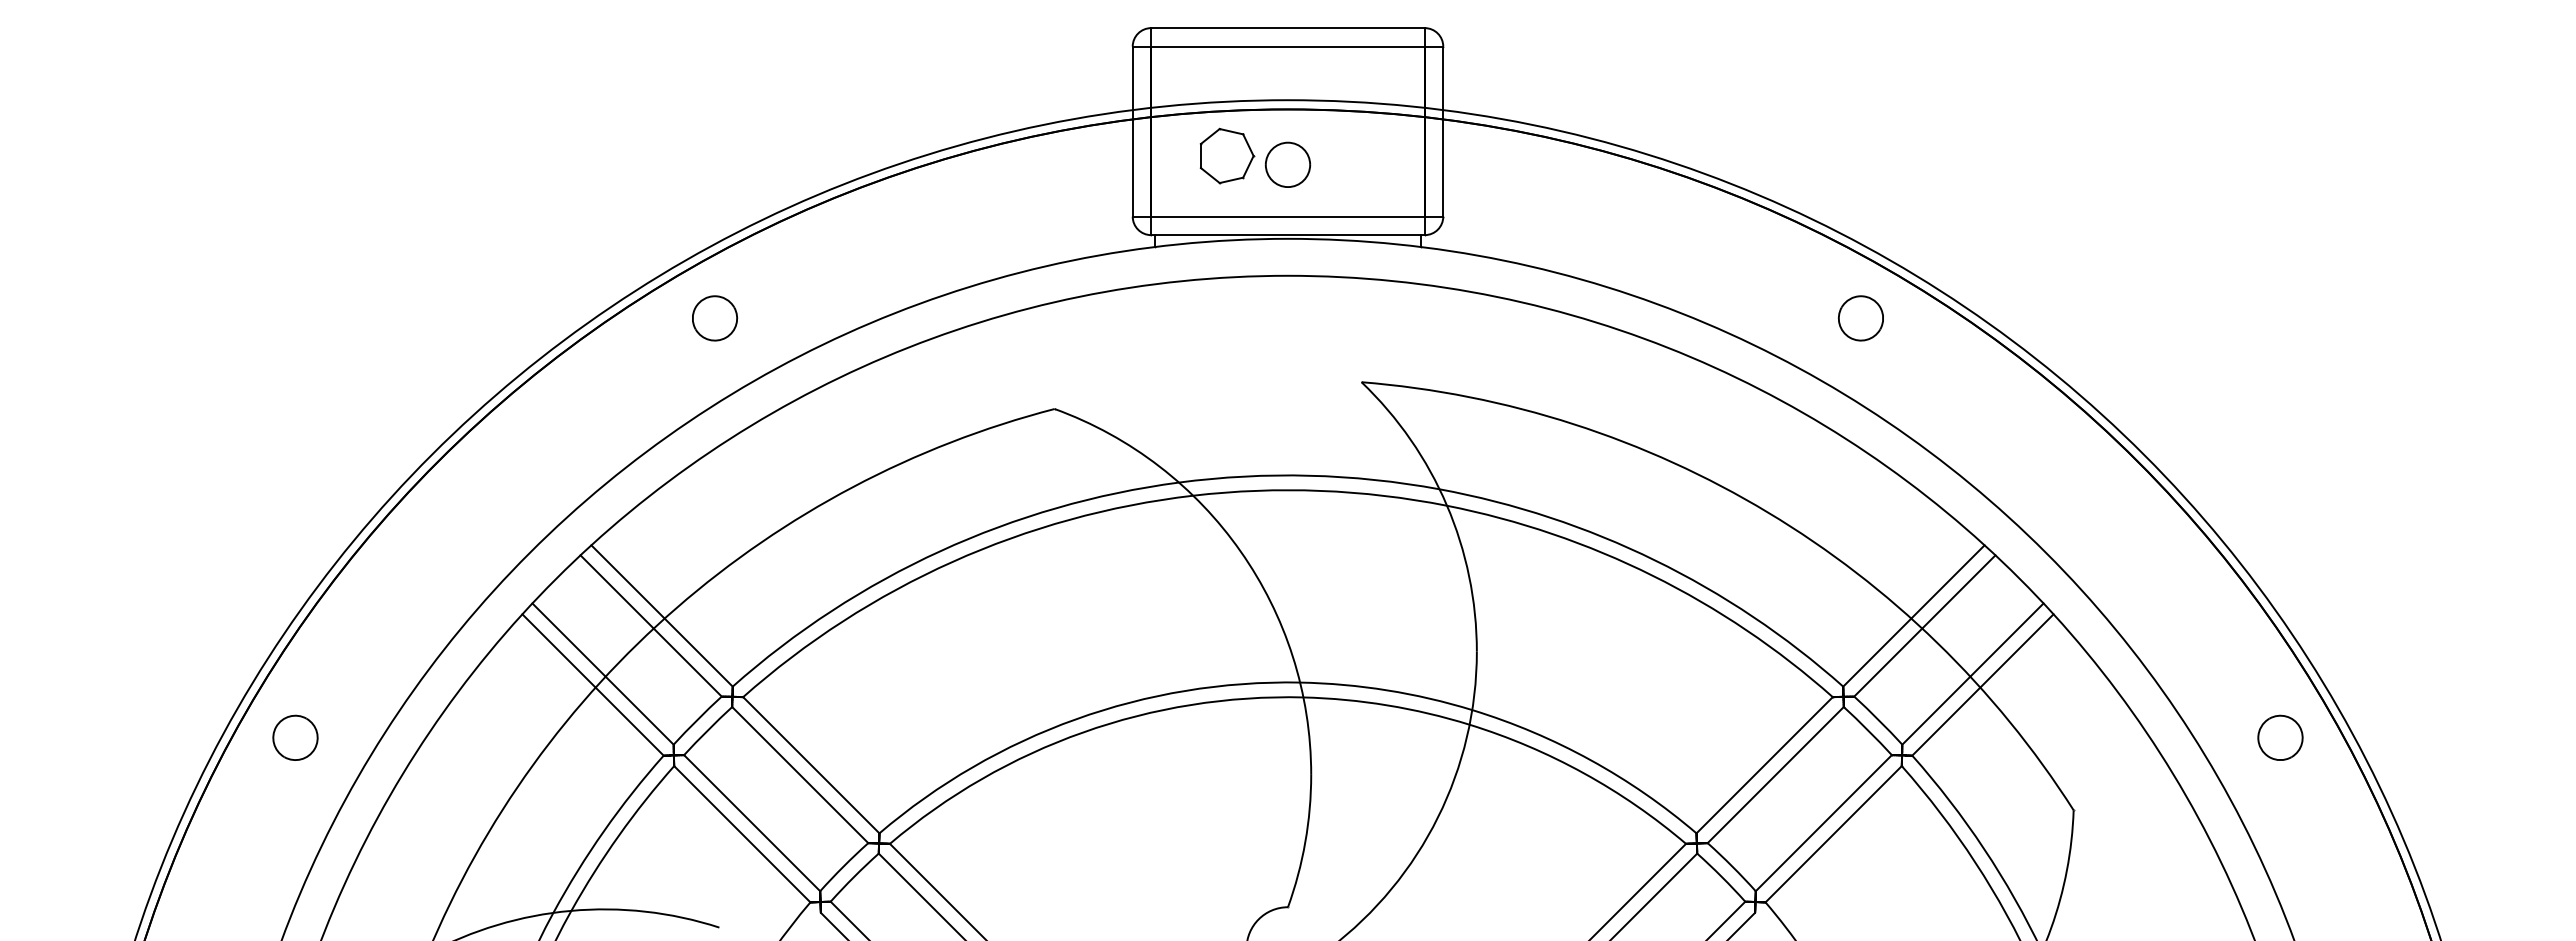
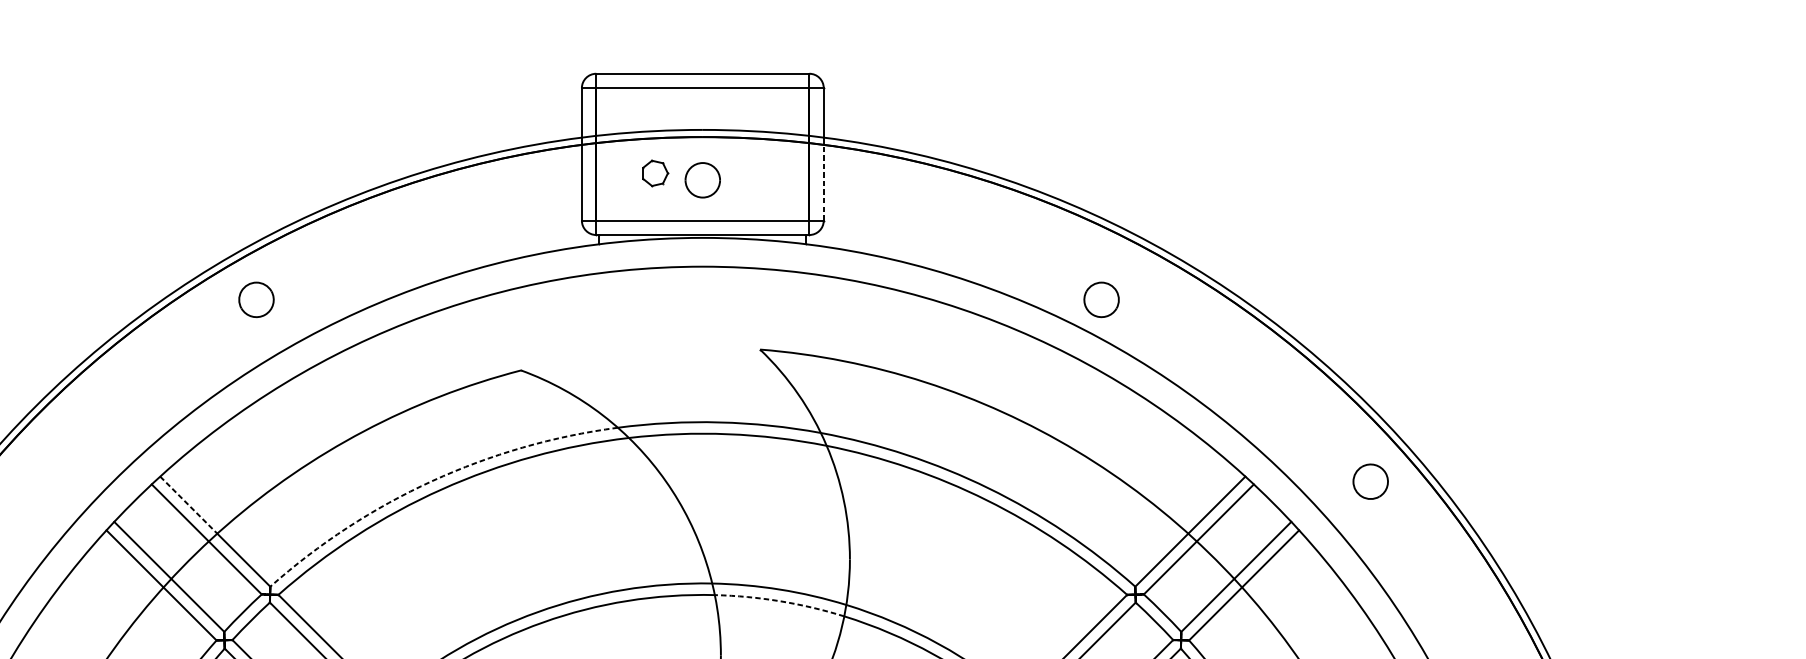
part: (1227, 155) -> (655, 172), size x0.6
line: (1443, 162) -> (823, 178), solid -> dashed
part: (1860, 318) -> (1101, 299), moved
arc: (940, 551) -> (432, 481), solid -> dashed
line: (628, 581) -> (189, 504), solid -> dashed
arc: (1387, 705) -> (780, 601), solid -> dashed
part: (2280, 737) -> (1370, 481), moved

